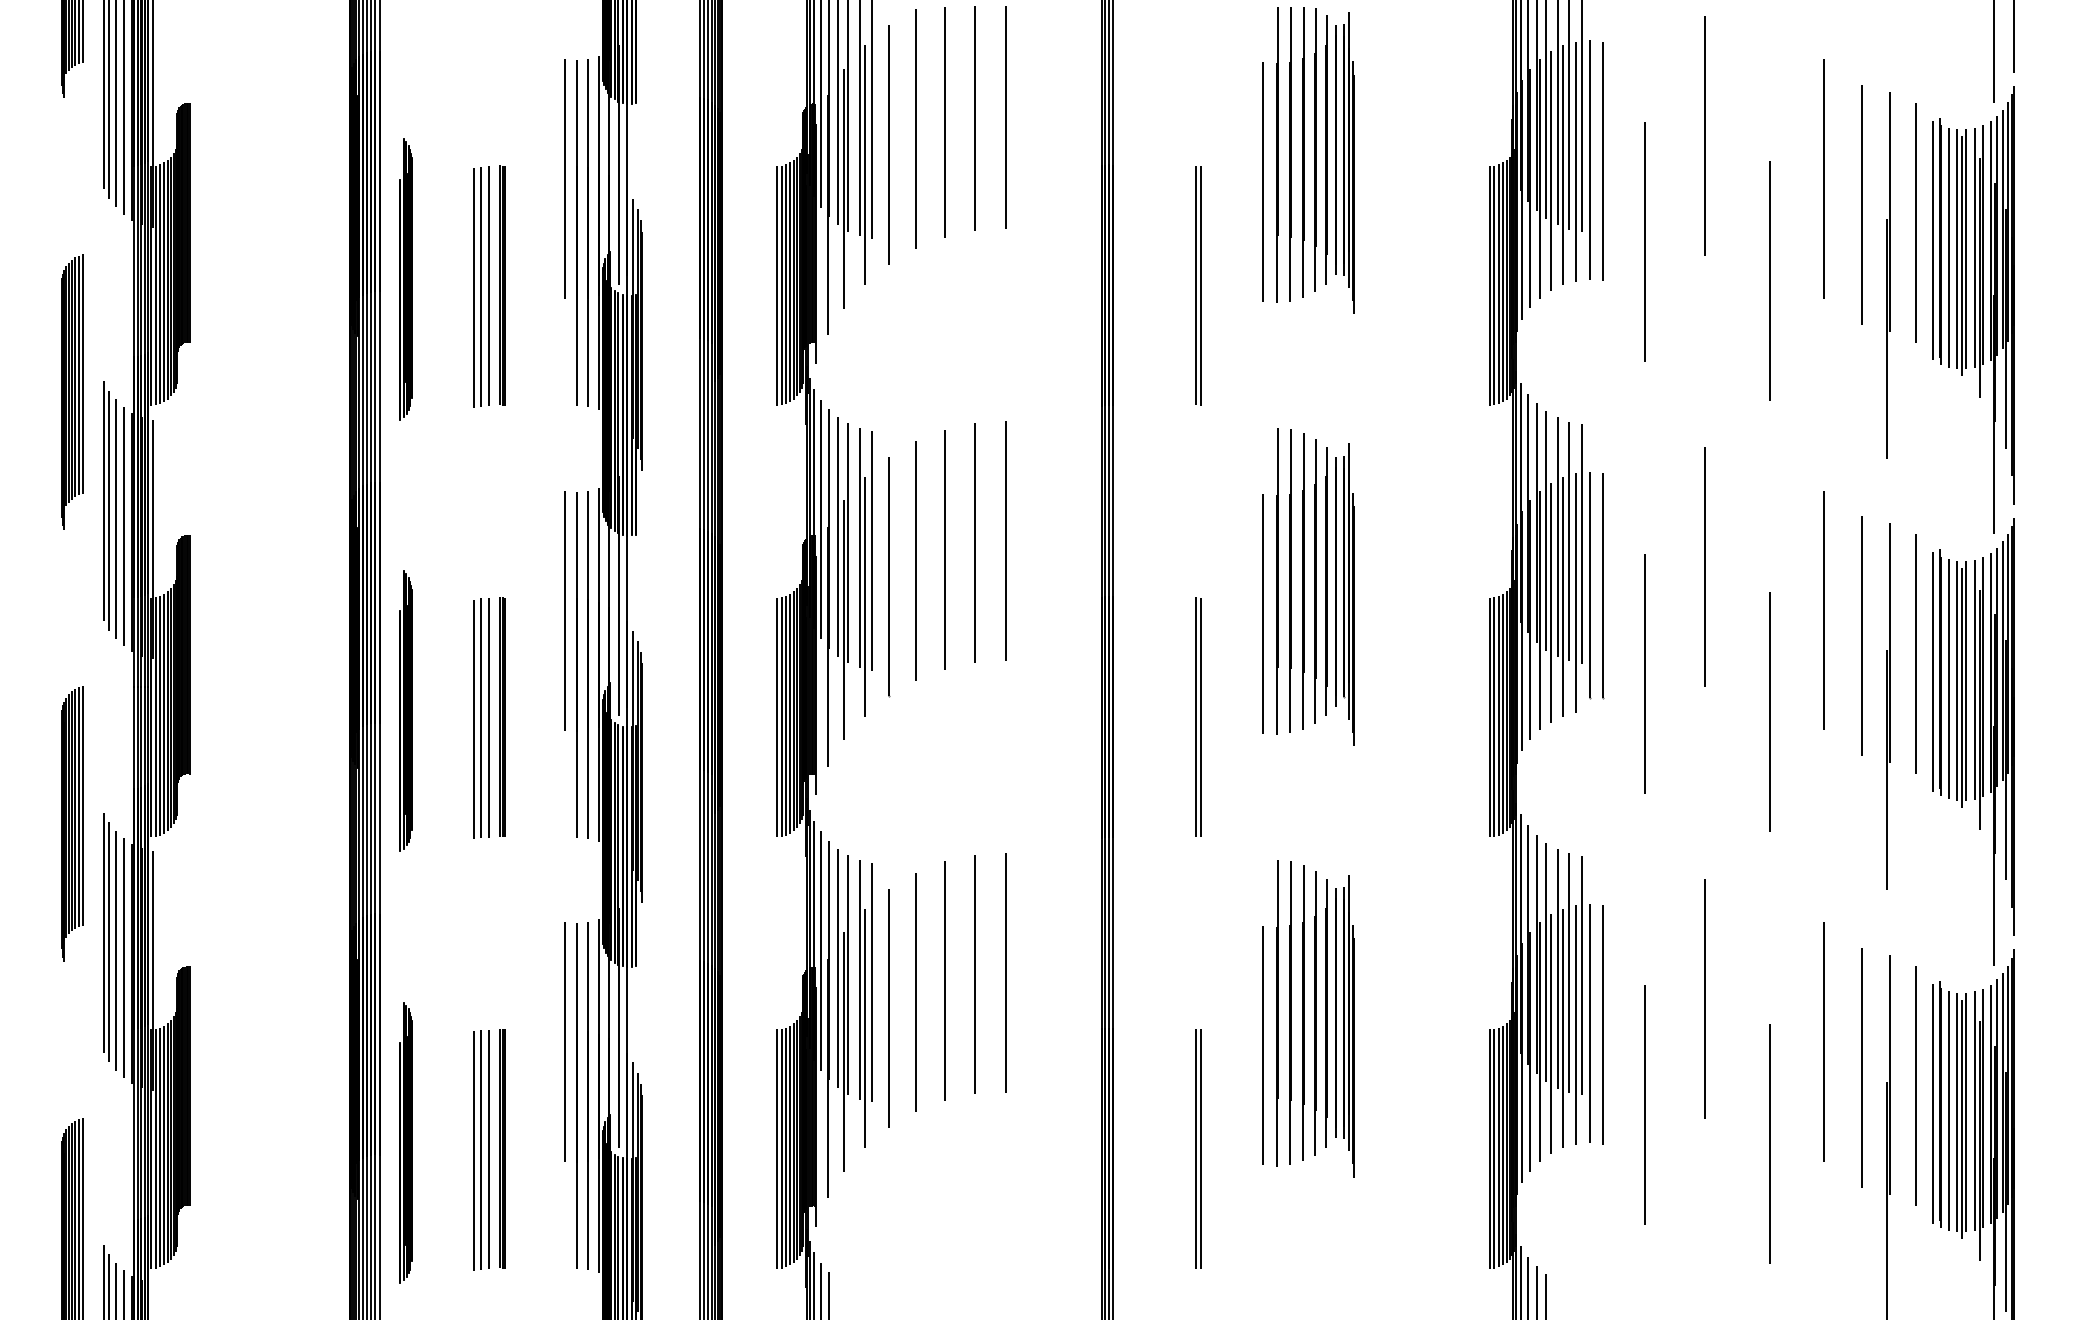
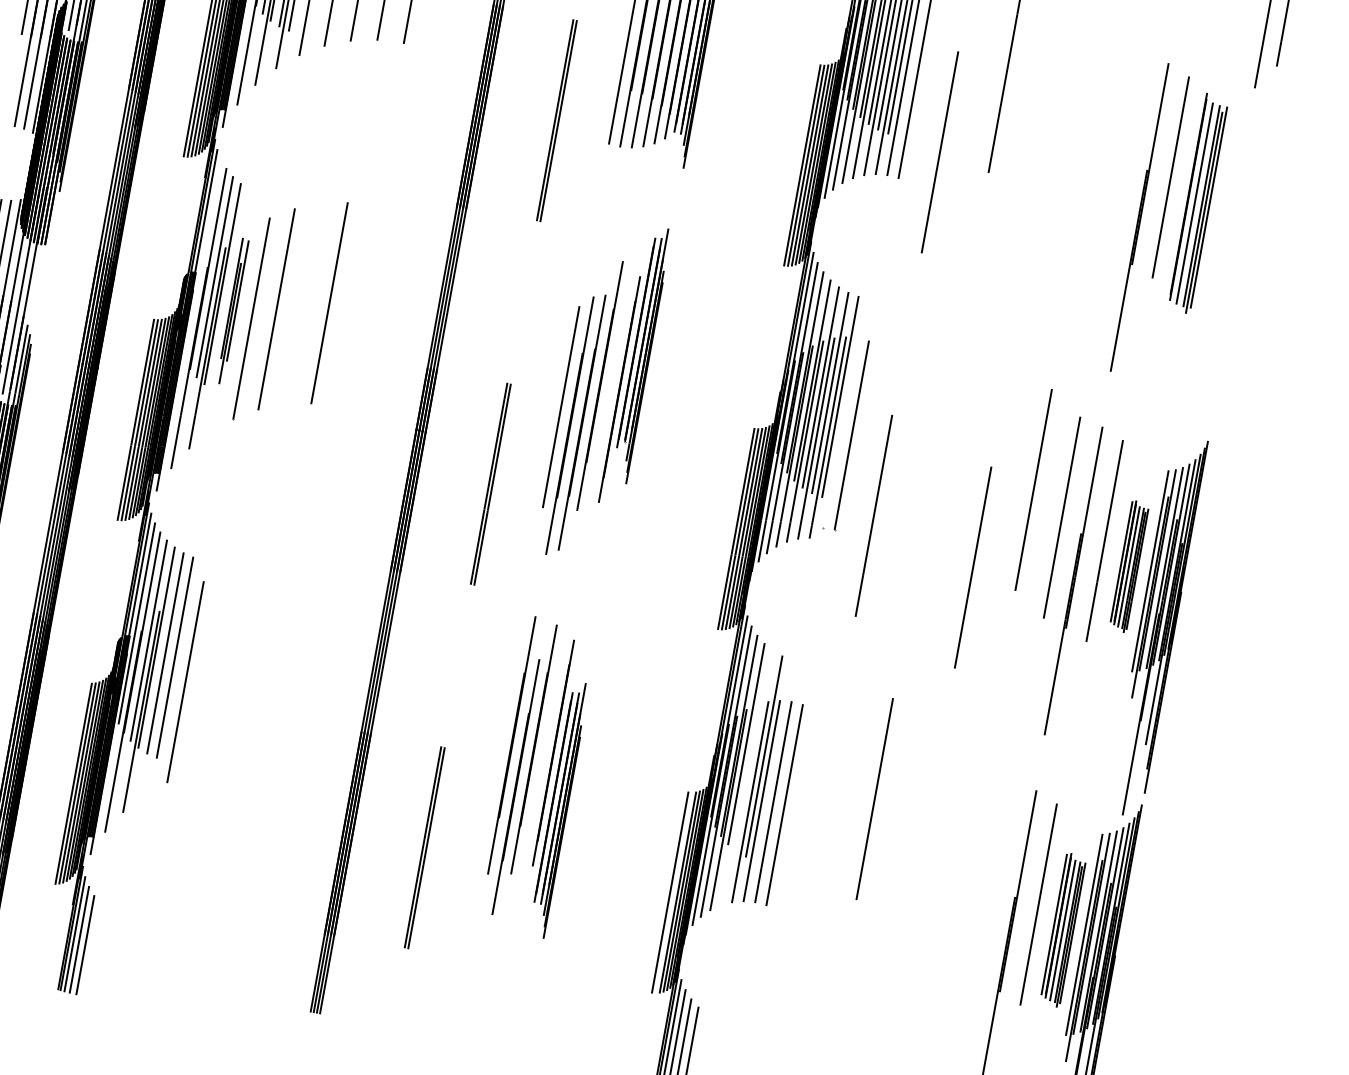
line: (1823, 178) -> (1099, 126), removed
line: (1861, 204) -> (1127, 153), removed
line: (1933, 240) -> (1182, 195), removed
line: (1770, 280) -> (1039, 203), removed
part: (1994, 309) -> (1223, 262), removed
line: (820, 519) -> (202, 259), removed
line: (1006, 541) -> (356, 306), removed
line: (944, 549) -> (302, 304), removed
line: (1705, 567) -> (940, 435), removed
part: (865, 572) -> (232, 311), size x0.6
line: (1290, 580) -> (582, 421), moved
line: (1277, 581) -> (570, 425), moved
line: (1315, 581) -> (610, 387), removed
line: (1589, 584) -> (840, 432), removed
part: (1344, 594) -> (641, 355), moved
part: (1949, 678) -> (1129, 566), size x0.6
line: (1557, 968) -> (754, 750), removed
line: (1006, 972) -> (290, 669), removed
line: (974, 974) -> (262, 666), removed
line: (1581, 975) -> (773, 760), removed
line: (944, 981) -> (236, 667), removed
line: (915, 992) -> (210, 672), removed
line: (1290, 1012) -> (515, 786), moved
line: (1315, 1013) -> (544, 751), removed
part: (1344, 1026) -> (558, 810), moved
line: (864, 1028) -> (161, 695), removed
line: (1550, 1034) -> (738, 805), removed
line: (1823, 1041) -> (967, 853), removed
line: (1263, 1045) -> (495, 770), removed
line: (1861, 1067) -> (995, 880), removed
line: (1645, 1105) -> (807, 879), removed
part: (1949, 1109) -> (1063, 929), size x0.7
line: (1769, 1143) -> (906, 930), removed
line: (777, 1148) -> (70, 783), removed
line: (1494, 1148) -> (674, 892), removed

